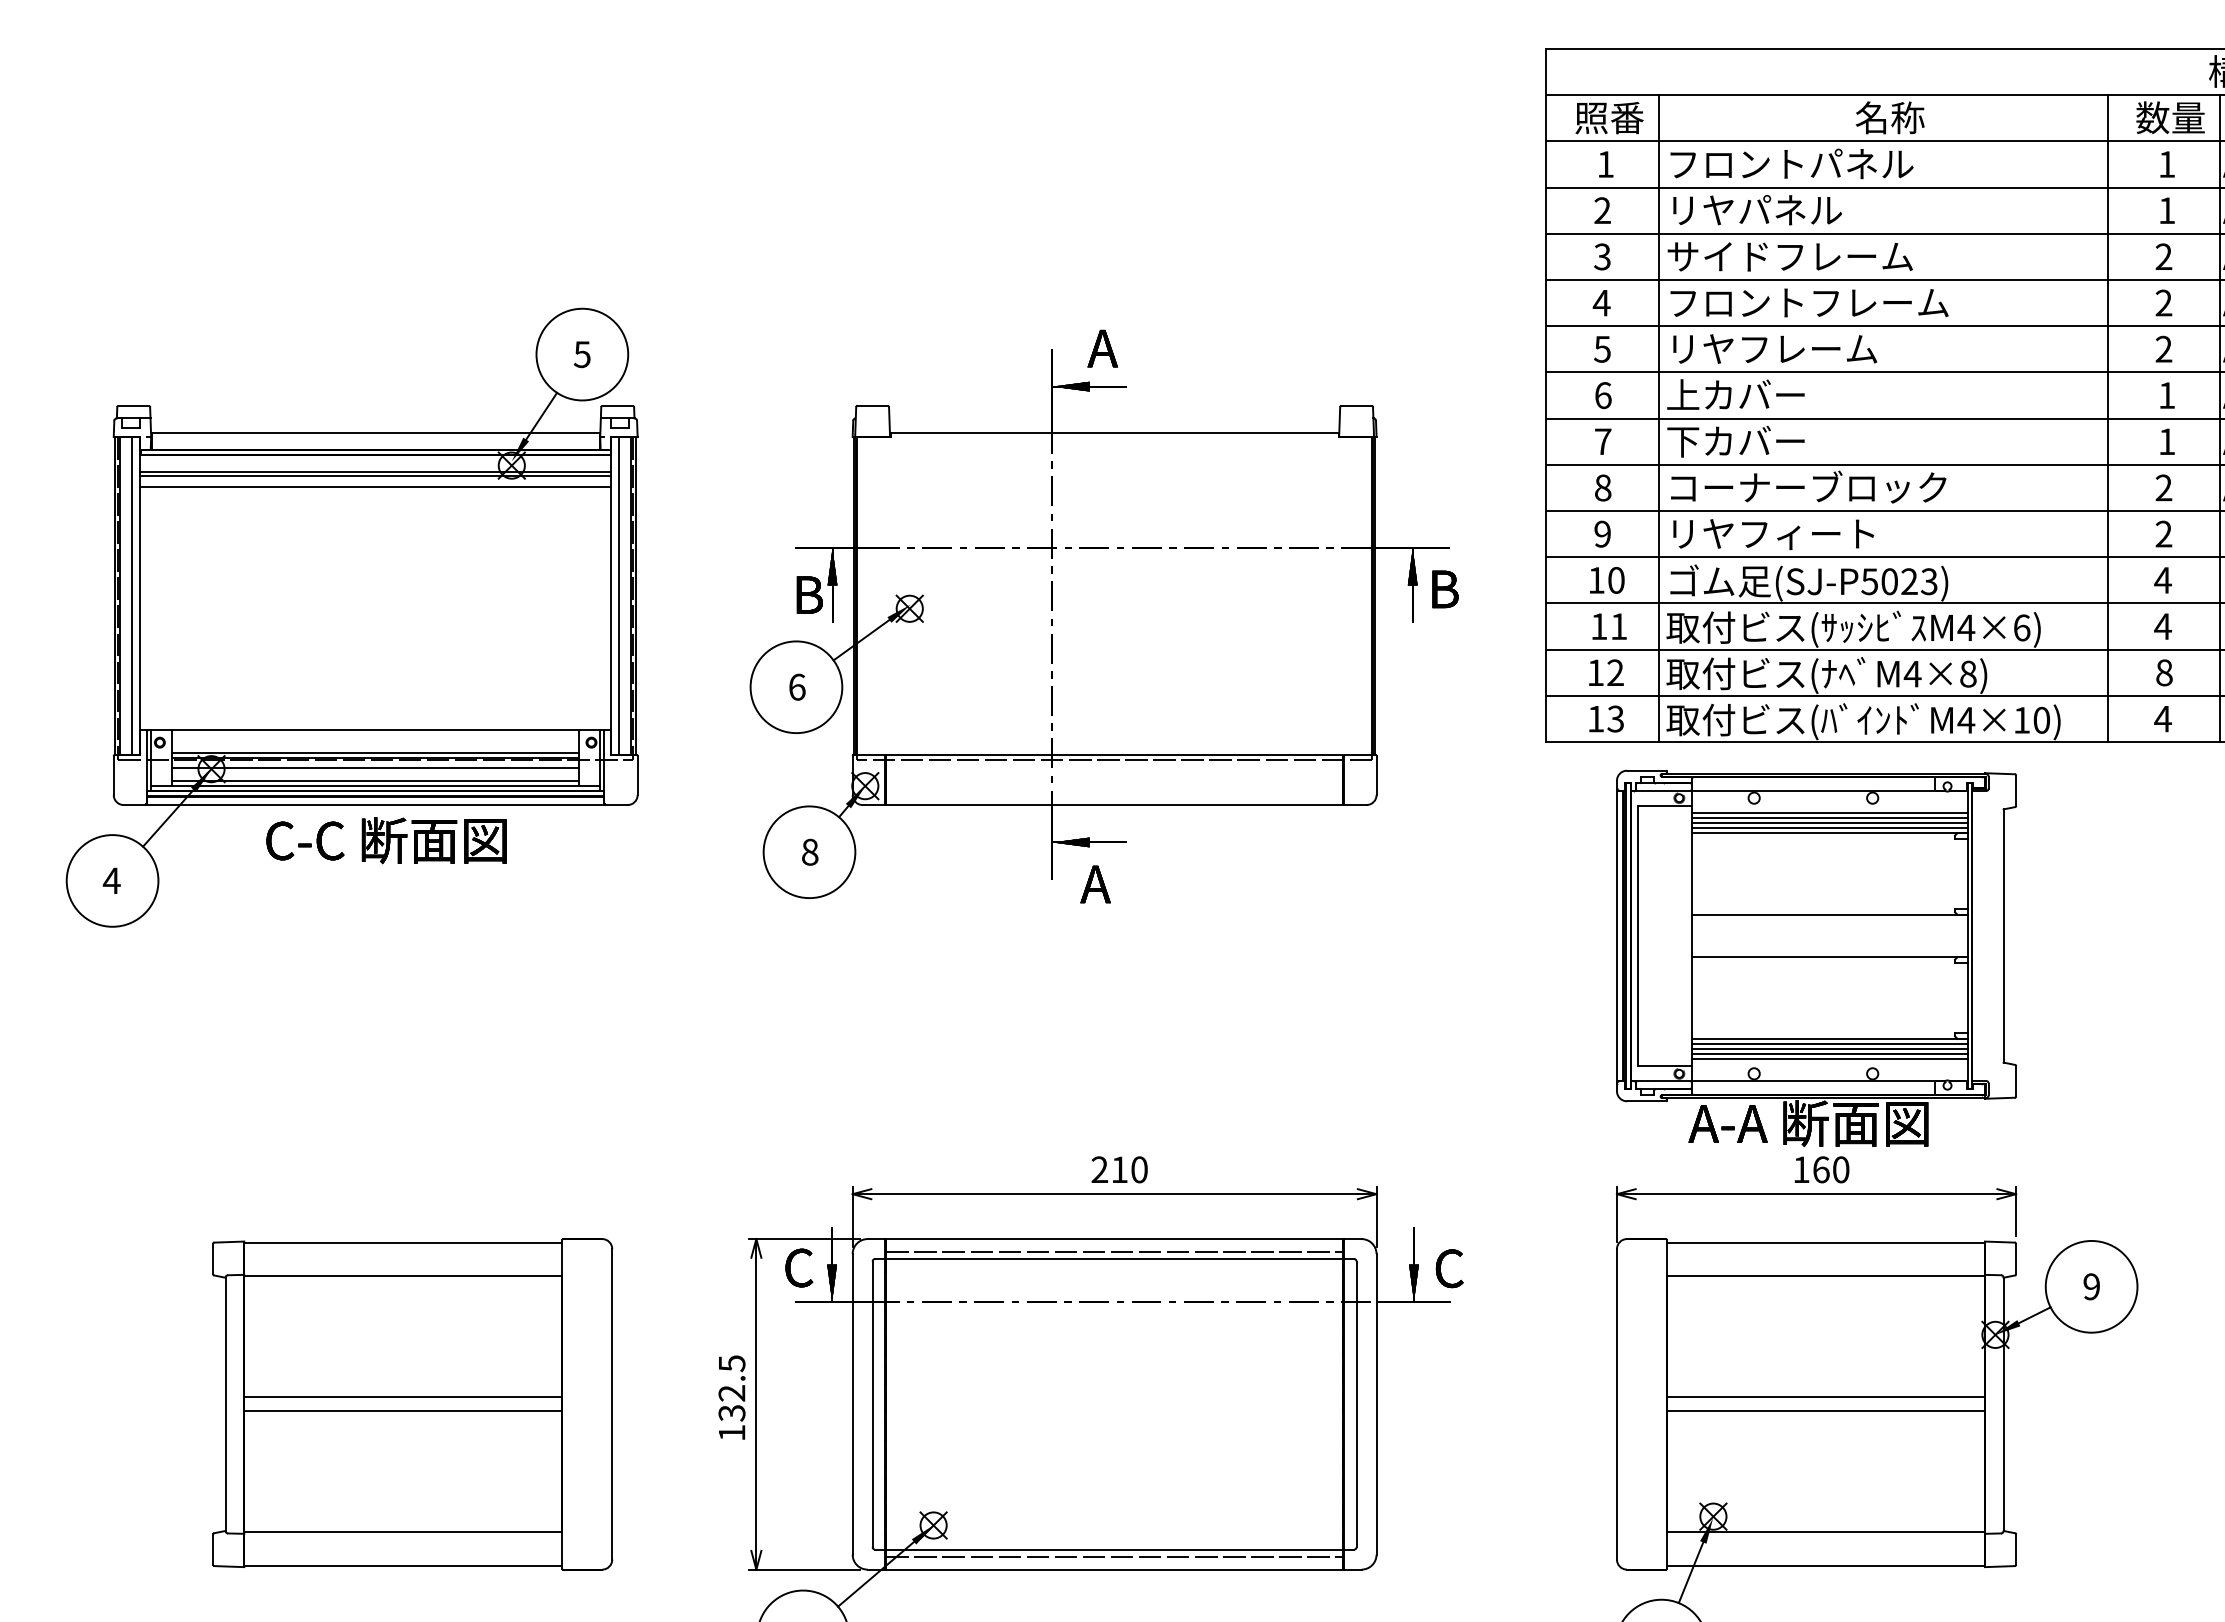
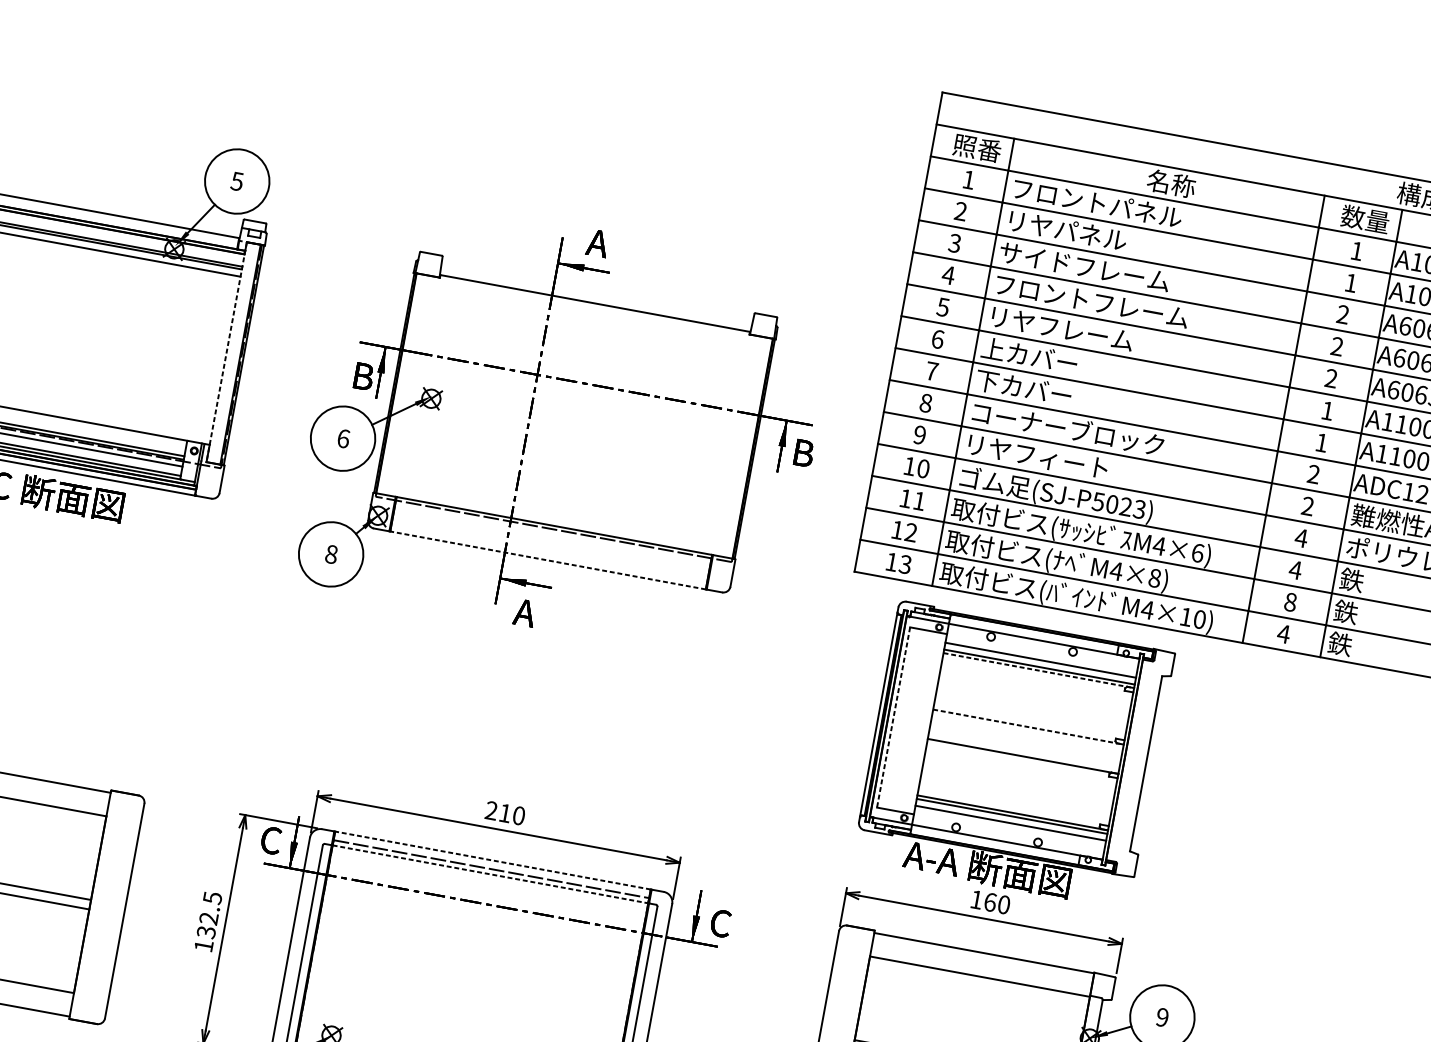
line: (611, 596) -> (226, 352), solid -> dashed
line: (618, 596) -> (231, 353), removed
line: (1114, 805) -> (547, 560), solid -> dashed
line: (1829, 813) -> (1041, 657), removed
line: (1829, 823) -> (1039, 663), removed
line: (1829, 833) -> (1038, 670), solid -> dashed
line: (1829, 914) -> (1028, 726), solid -> dashed
line: (1638, 936) -> (893, 717), solid -> dashed
line: (1829, 1048) -> (1011, 819), removed
line: (1829, 1058) -> (1010, 826), removed
line: (1114, 1239) -> (492, 860), solid -> dashed
line: (1115, 1259) -> (491, 874), solid -> dashed

